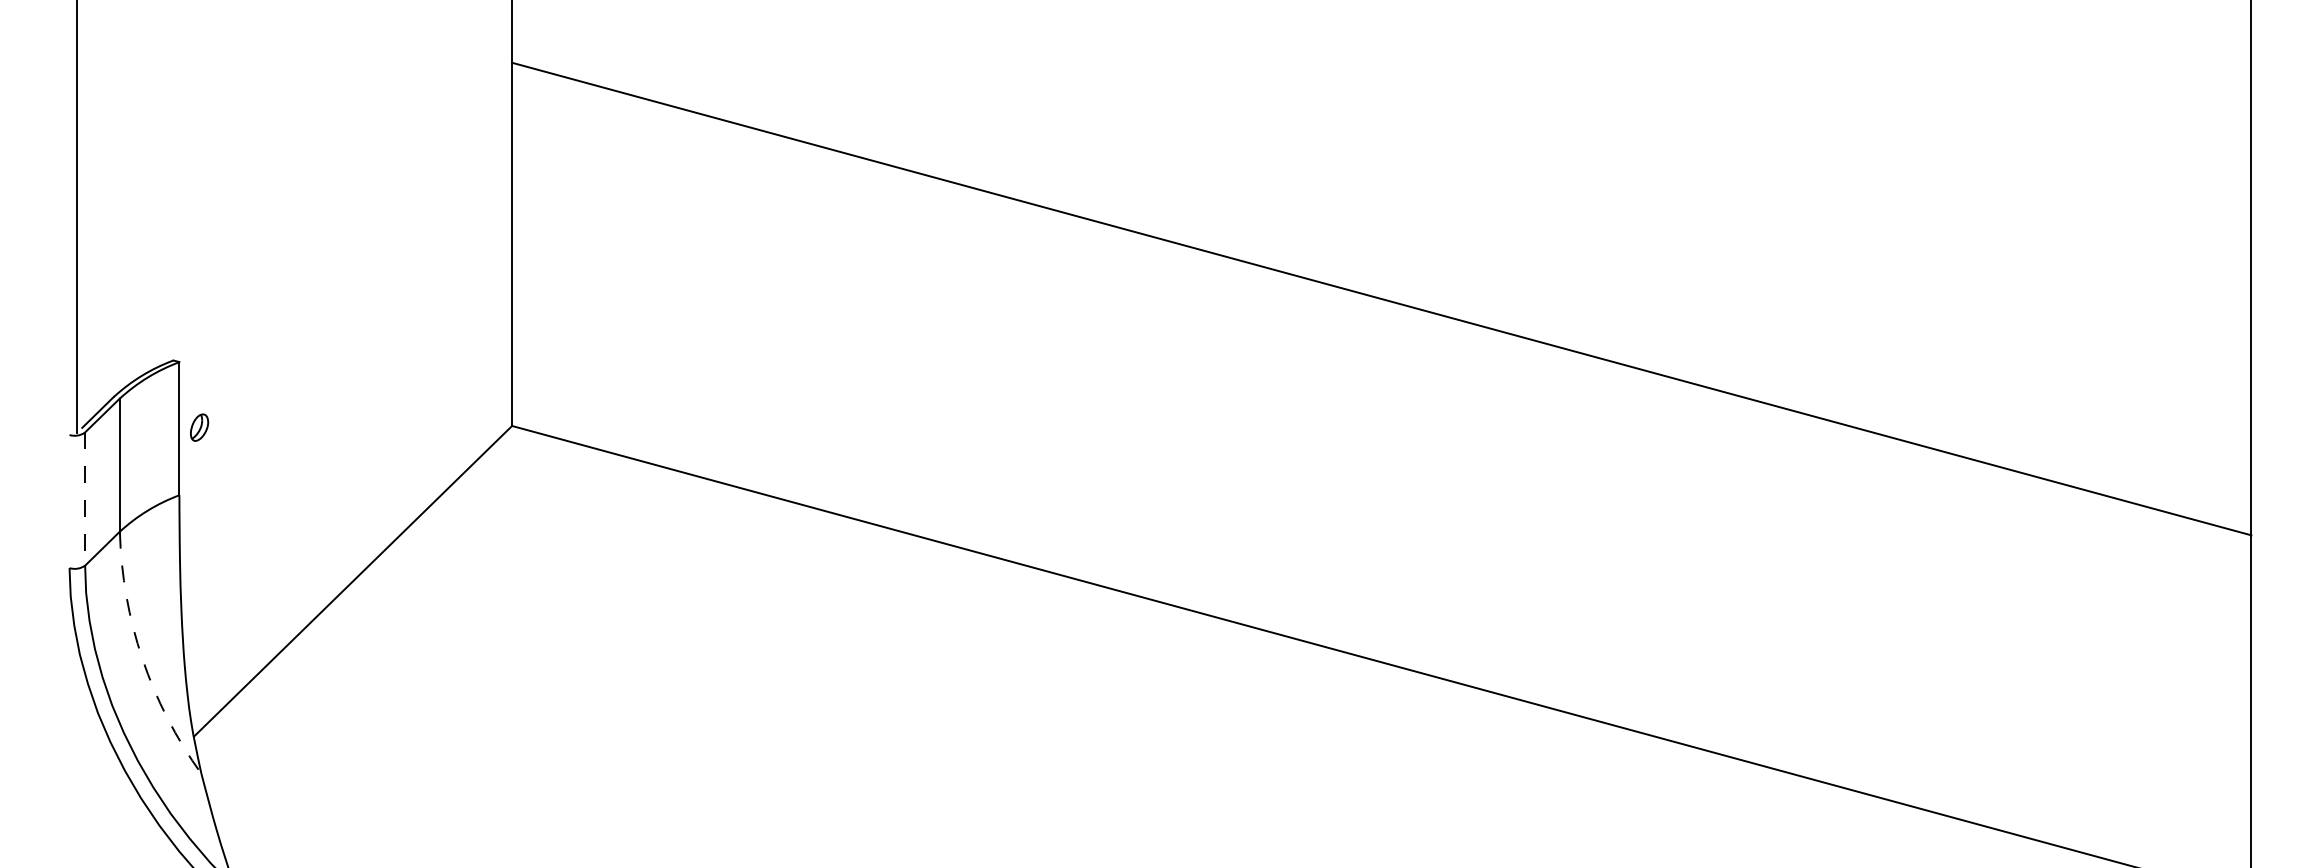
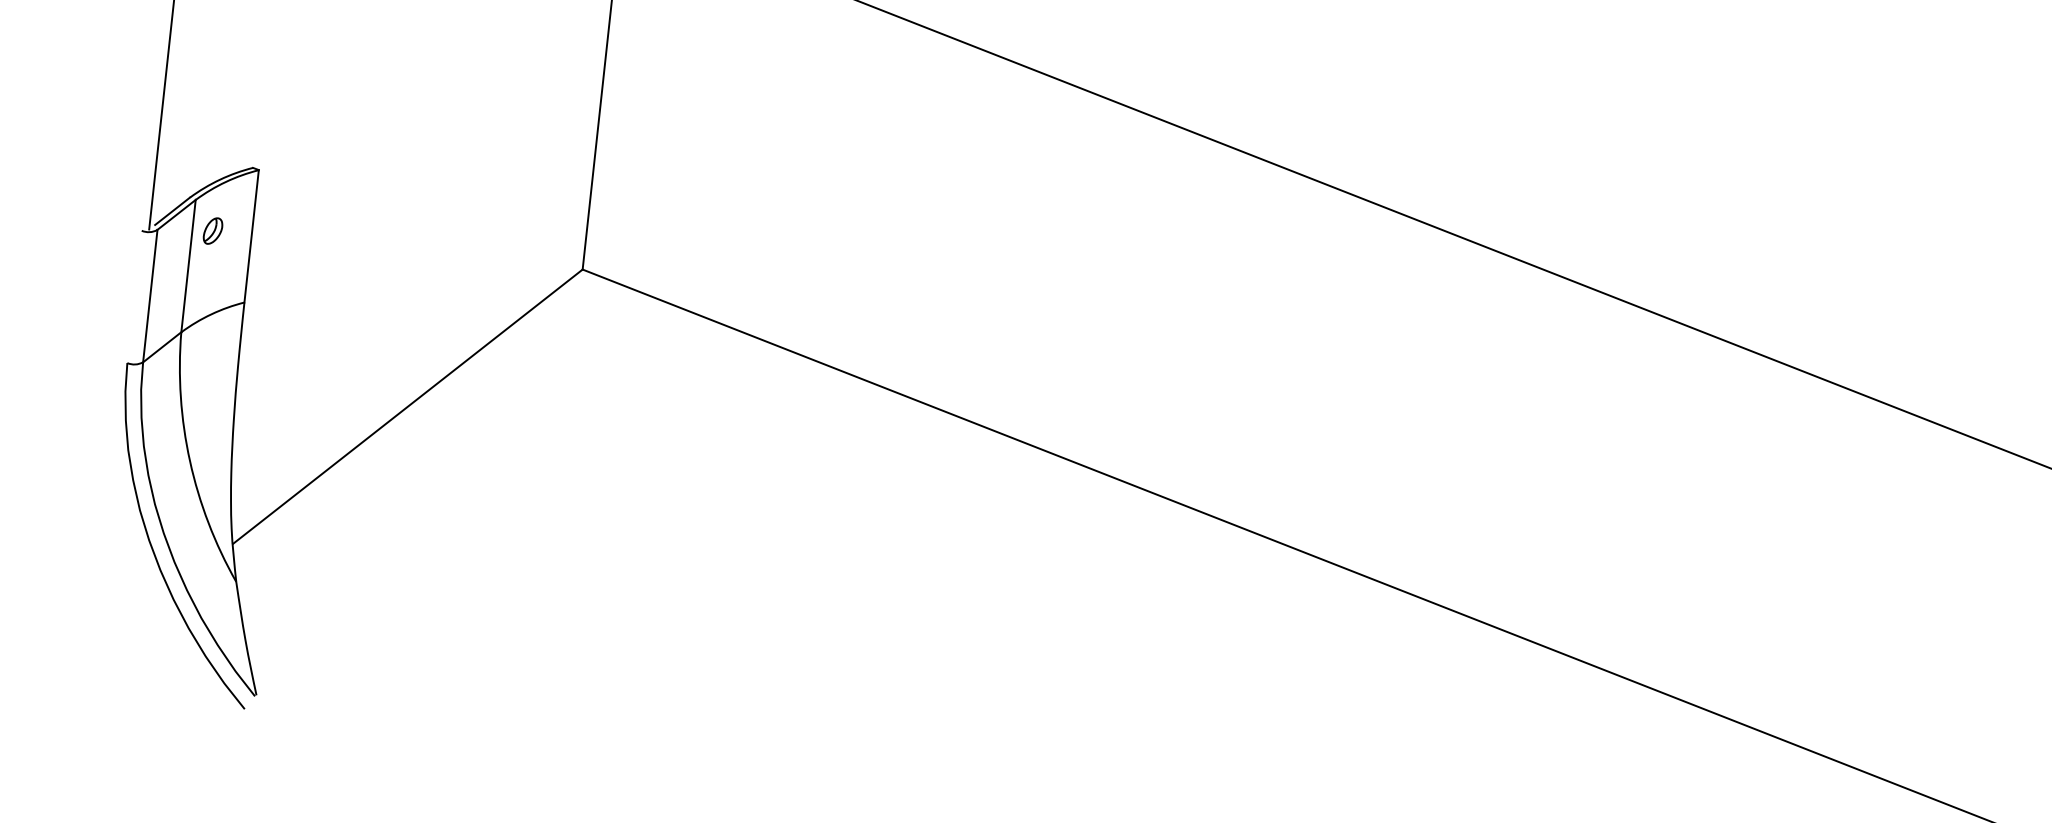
part: (199, 427) -> (213, 230), moved
line: (85, 499) -> (150, 296), dashed -> solid
arc: (142, 658) -> (190, 460), dashed -> solid

